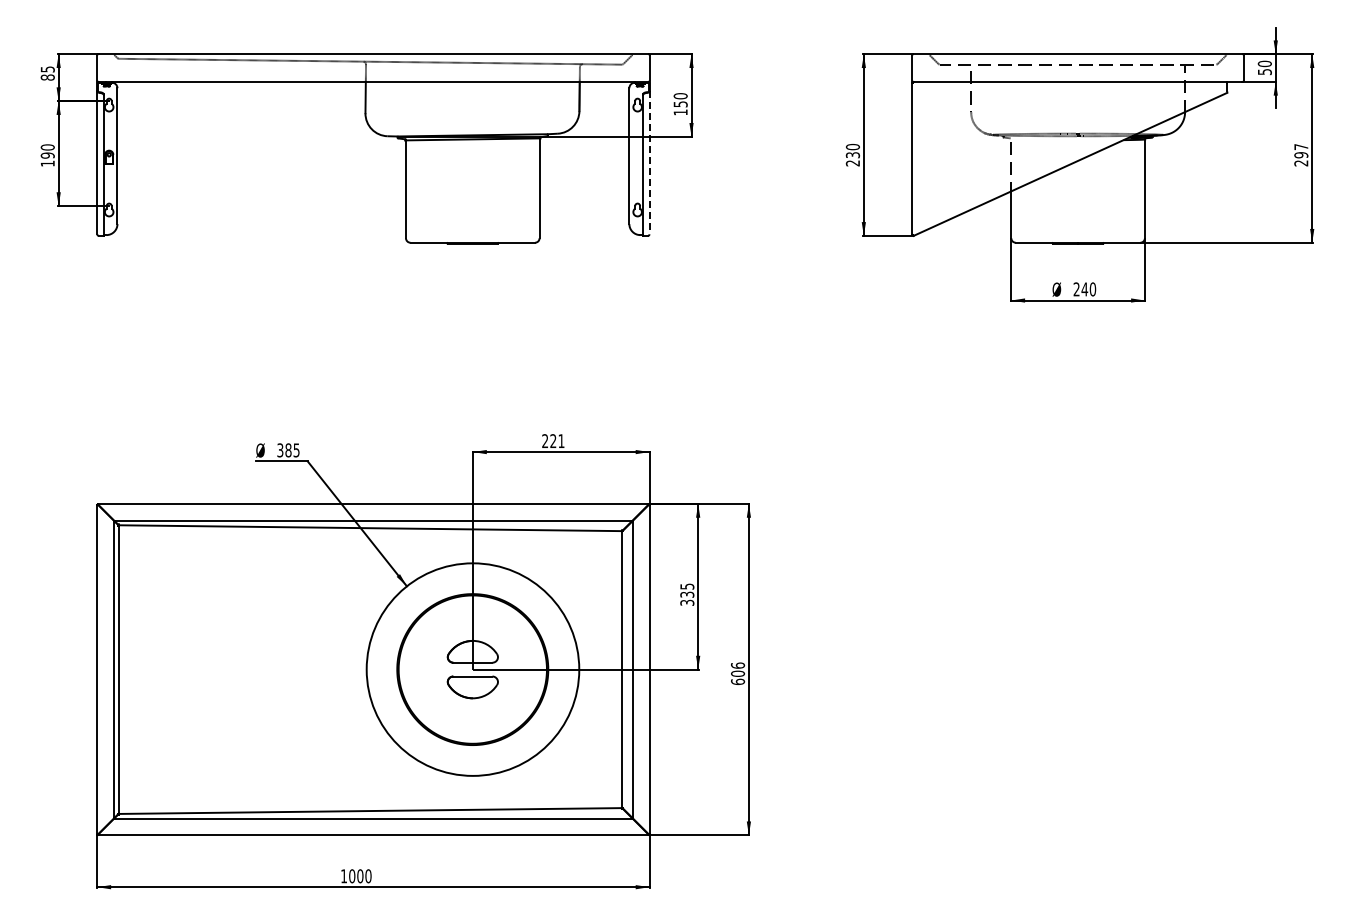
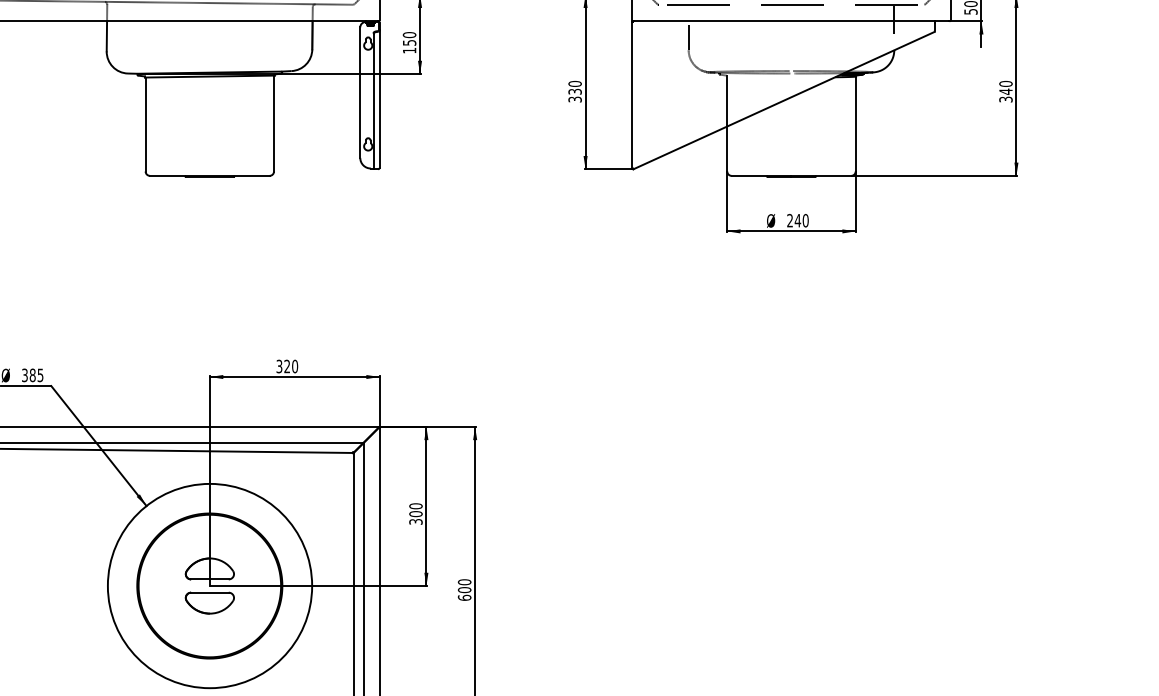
text: (1301, 154) -> (1006, 91), 297 -> 340
line: (649, 163) -> (379, 99), dashed -> solid
text: (853, 163) -> (575, 99), 230 -> 330
text: (553, 441) -> (287, 366), 221 -> 320
text: (687, 590) -> (416, 510), 335 -> 300
text: (737, 665) -> (464, 582), 606 -> 600

